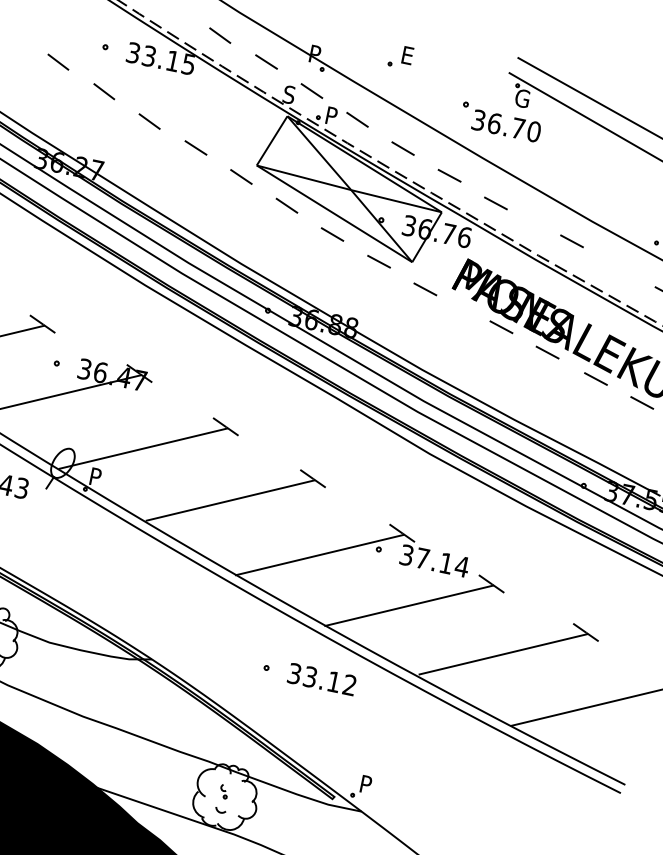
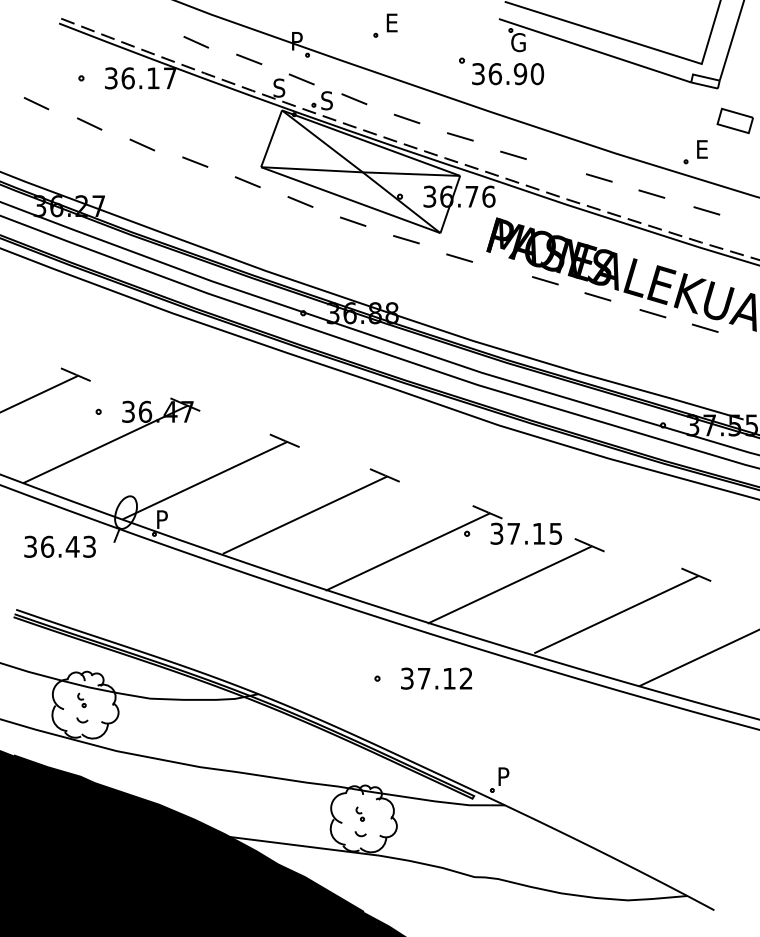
text: (168, 60) -> (148, 78), 33.15 -> 36.17
text: (331, 115) -> (326, 100), P -> S
text: (518, 128) -> (520, 74), 36.70 -> 36.90
line: (617, 266) -> (651, 193), added
text: (461, 566) -> (555, 533), 37.14 -> 37.15
text: (309, 676) -> (423, 678), 33.12 -> 37.12

